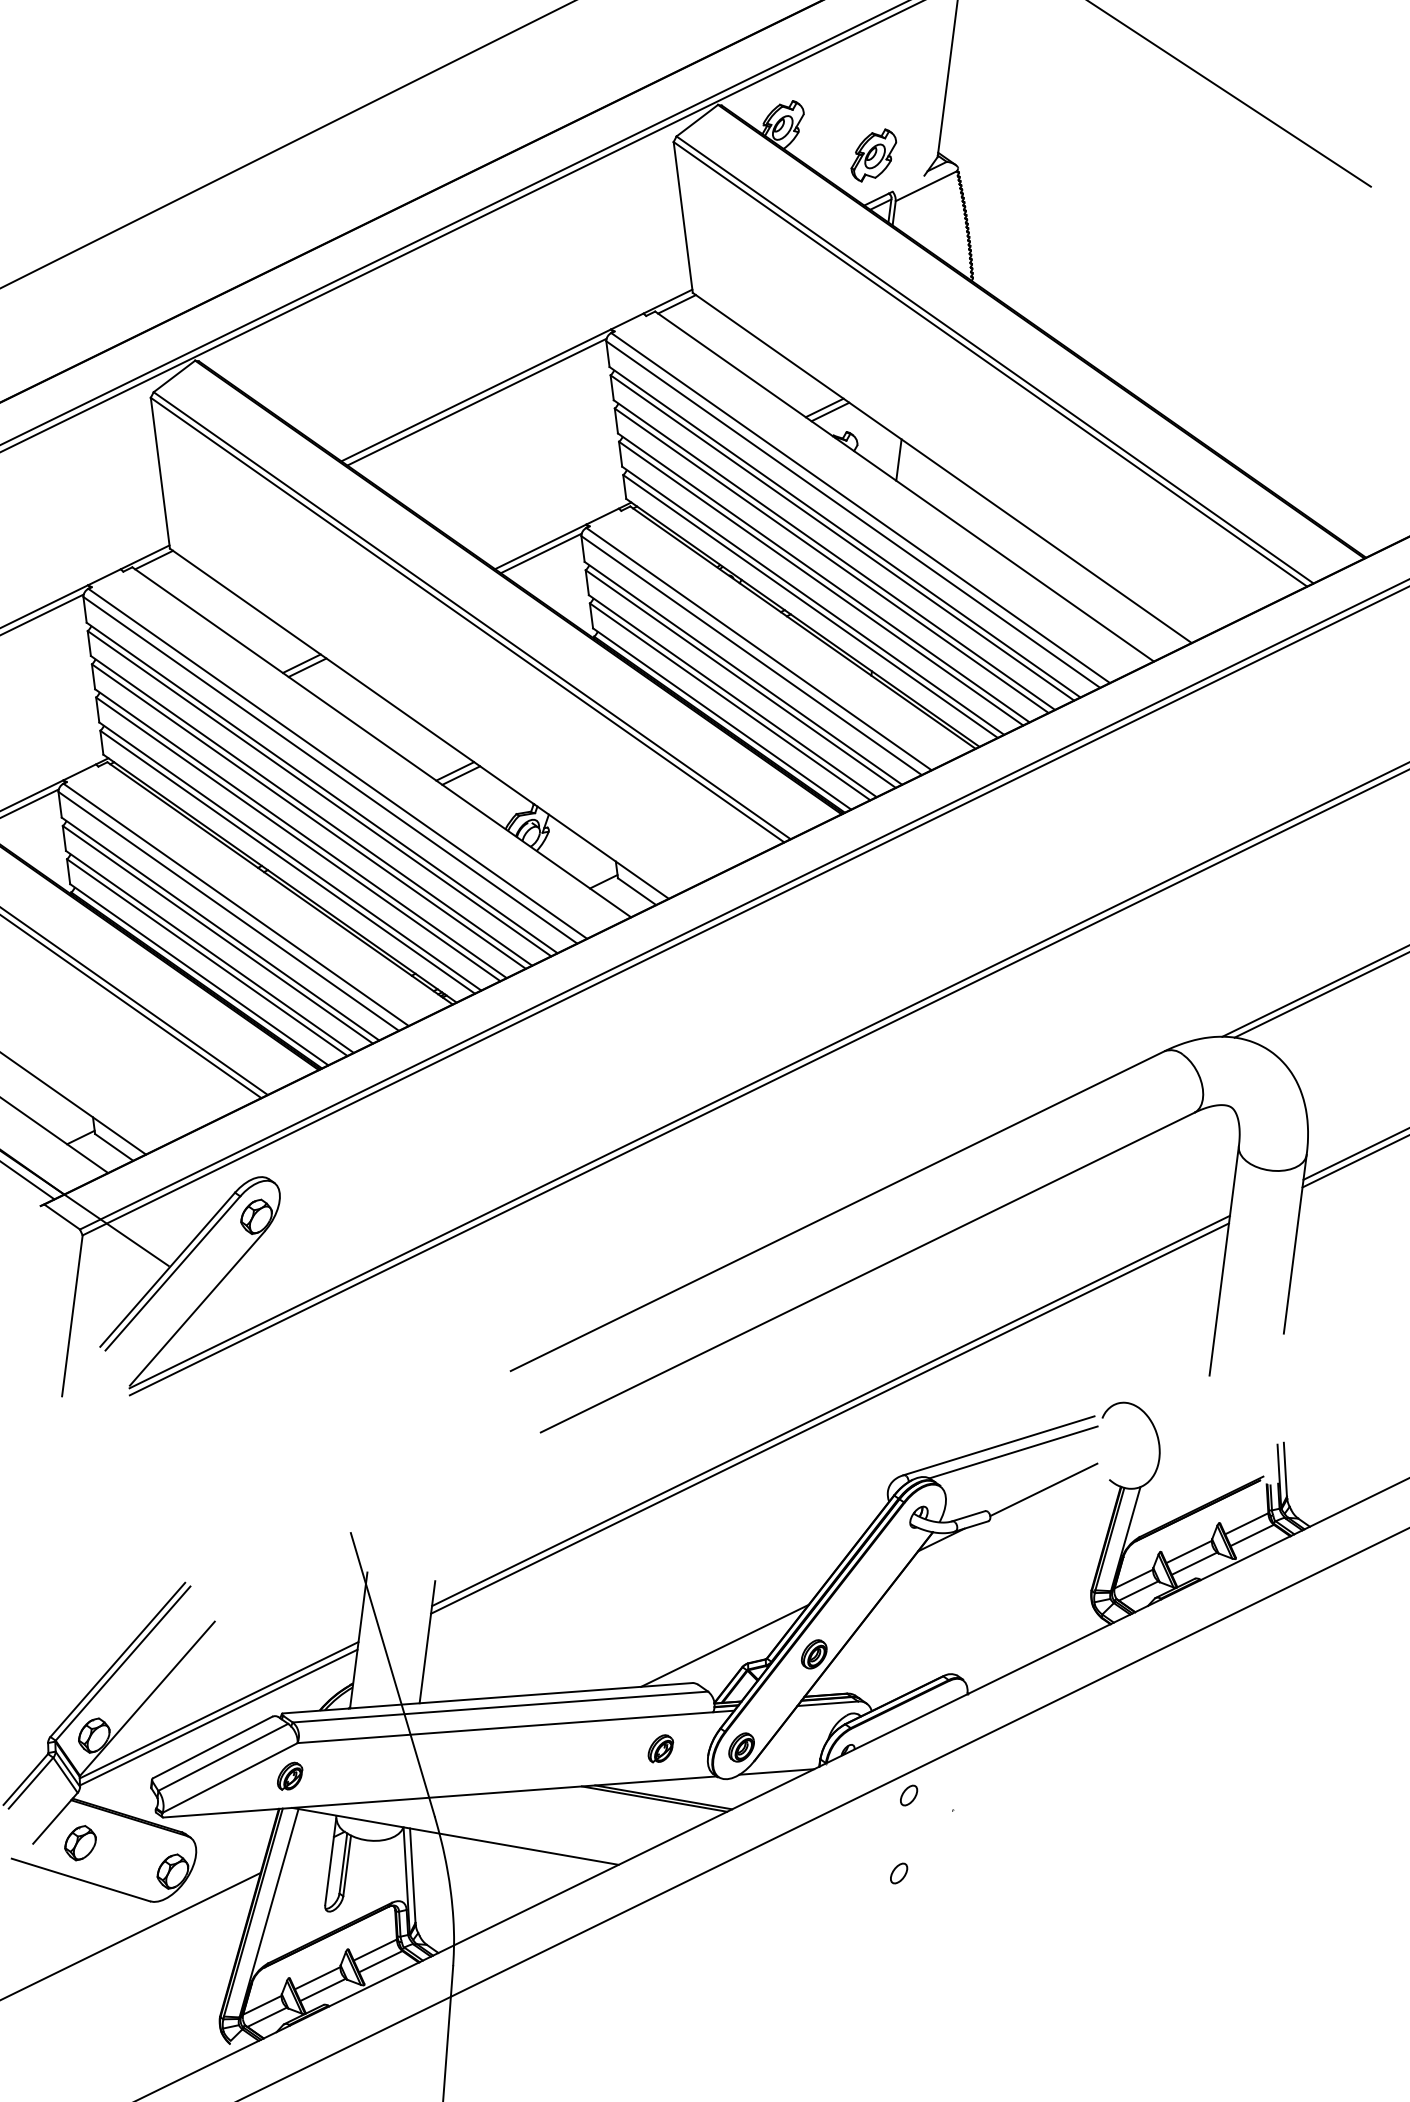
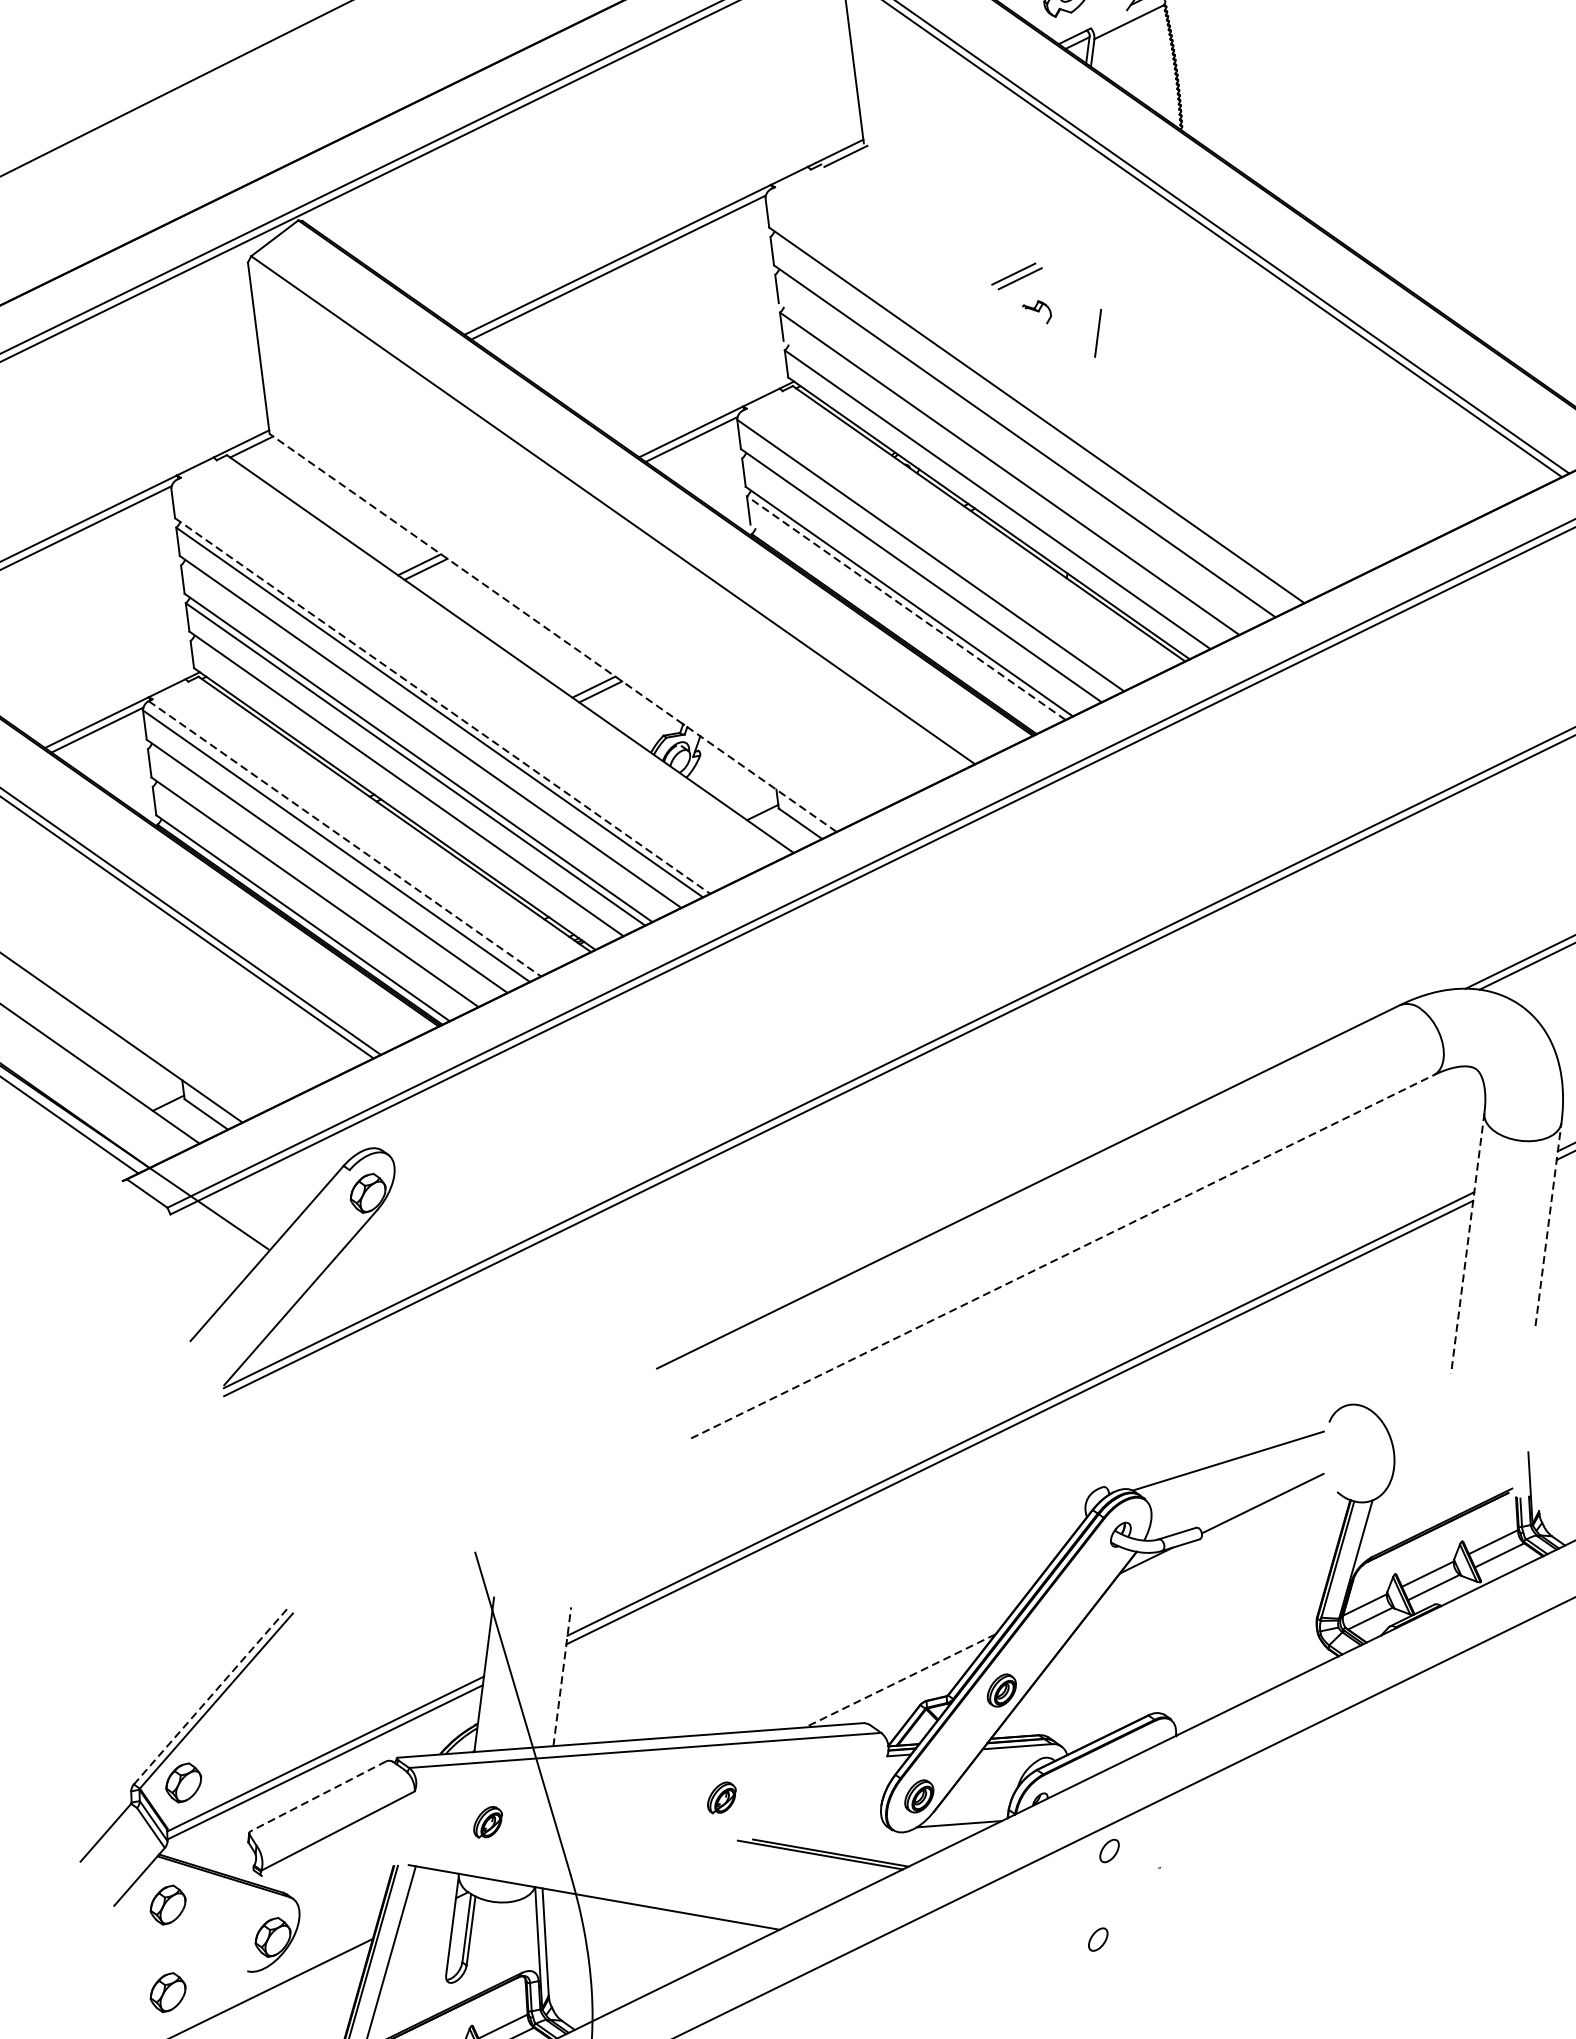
line: (941, 467) -> (1146, 341), removed
line: (904, 486) -> (1104, 363), removed
line: (860, 508) -> (1054, 388), removed
line: (853, 514) -> (1046, 395), removed
line: (842, 537) -> (1033, 421), removed
line: (831, 560) -> (1021, 447), removed
line: (823, 577) -> (1012, 466), removed
line: (813, 600) -> (1001, 492), removed
line: (467, 619) -> (607, 514), removed
line: (758, 648) -> (938, 547), removed
line: (740, 678) -> (918, 581), removed
line: (729, 701) -> (905, 607), solid -> dashed
line: (722, 718) -> (897, 627), removed
line: (419, 723) -> (553, 632), solid -> dashed
line: (337, 763) -> (460, 678), removed
line: (330, 770) -> (452, 686), removed
line: (322, 787) -> (443, 705), solid -> dashed
line: (308, 816) -> (427, 738), removed
line: (287, 861) -> (403, 789), removed
line: (236, 904) -> (345, 838), solid -> dashed
line: (217, 934) -> (323, 872), removed
line: (207, 957) -> (312, 898), removed
line: (1295, 1243) -> (1548, 1223), solid -> dashed
line: (1224, 1260) -> (1468, 1242), solid -> dashed
line: (867, 1272) -> (1062, 1256), solid -> dashed
line: (172, 1273) -> (272, 1257), removed
line: (72, 1315) -> (158, 1305), removed
line: (998, 1445) -> (1211, 1453), removed
line: (1284, 1469) -> (1536, 1480), removed
line: (427, 1642) -> (562, 1677), solid -> dashed
line: (724, 1646) -> (899, 1681), solid -> dashed
line: (117, 1660) -> (210, 1697), solid -> dashed
line: (147, 1698) -> (244, 1740), removed
line: (505, 1727) -> (651, 1773), removed
line: (212, 1747) -> (318, 1796), solid -> dashed
part: (660, 1748) -> (721, 1797), moved
line: (223, 1756) -> (330, 1806), removed
part: (290, 1775) -> (488, 1821), moved
line: (30, 1782) -> (111, 1836), removed
line: (439, 1796) -> (576, 1852), removed
line: (80, 1879) -> (168, 1946), removed
part: (80, 1920) -> (168, 1992), added

